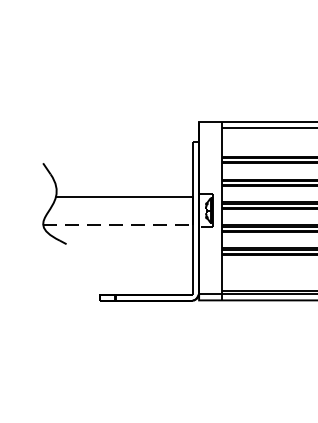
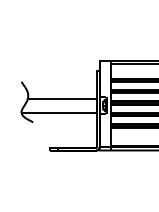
line: (119, 224) -> (59, 112), dashed -> solid

